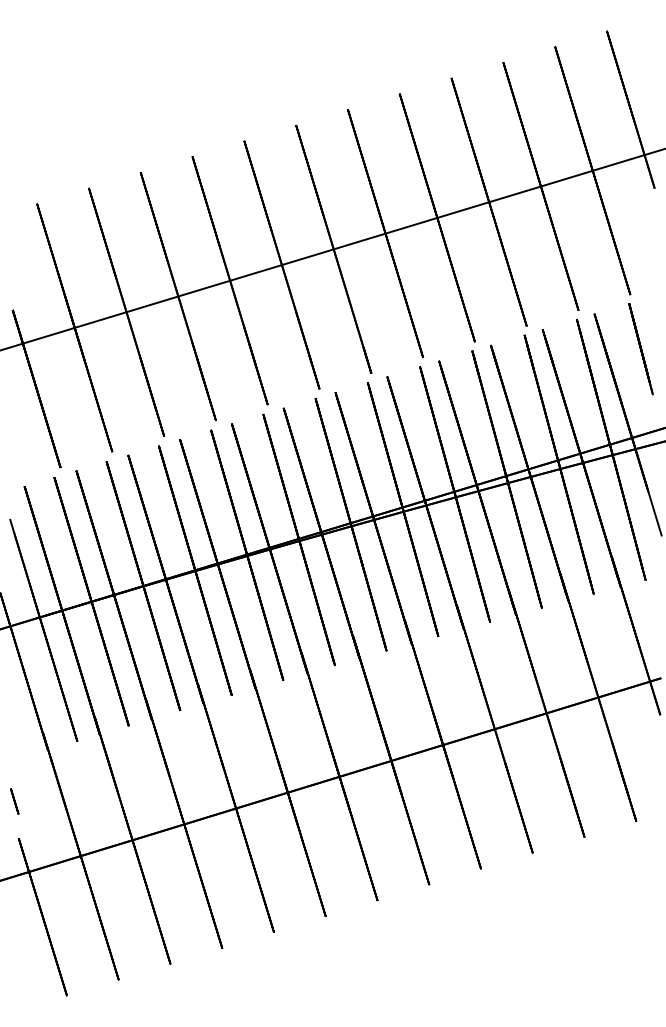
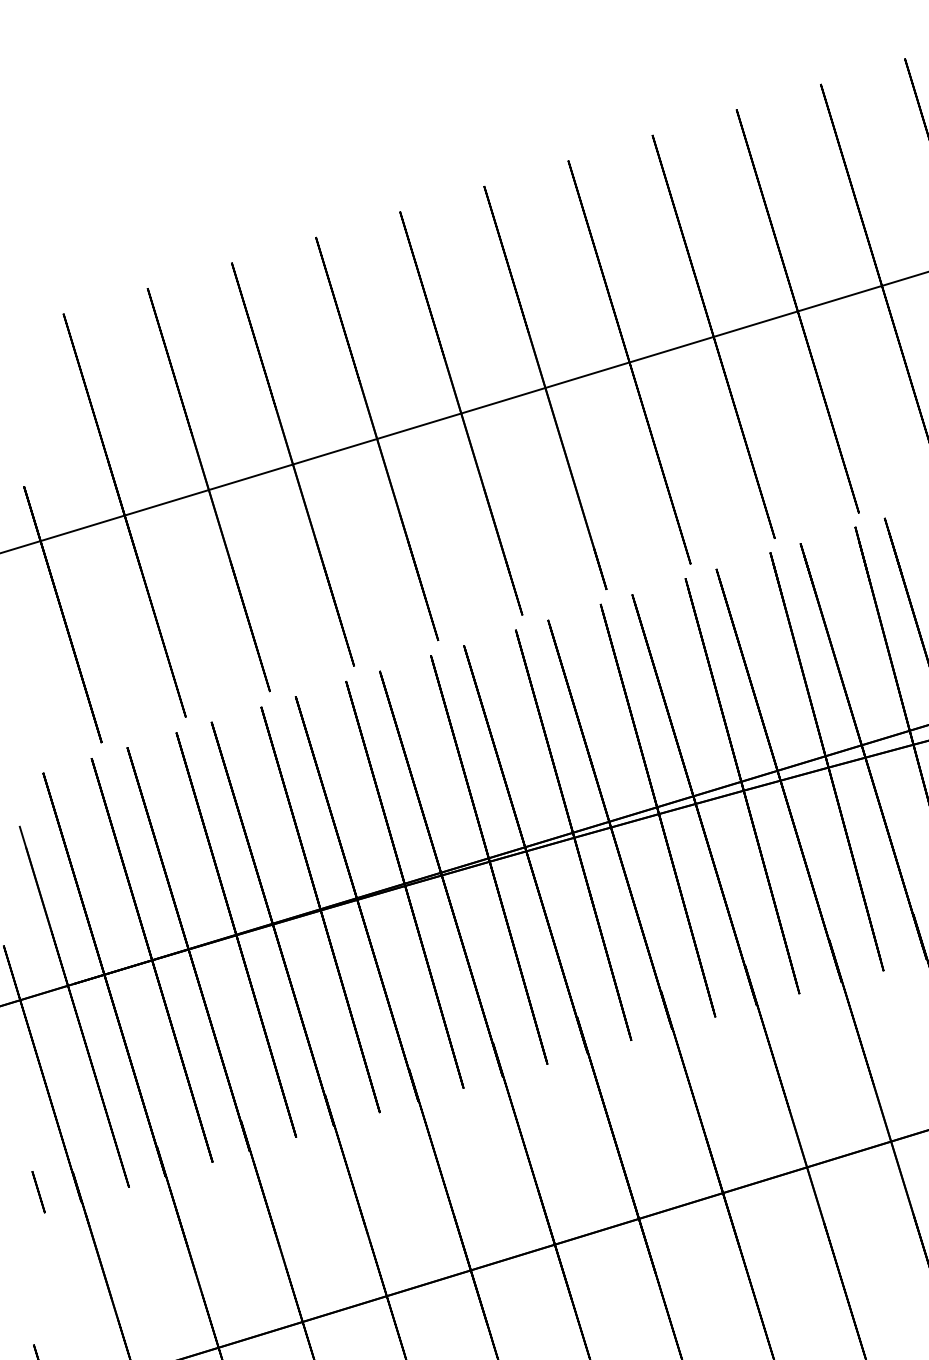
line: (14, 801) -> (38, 1192), moved

